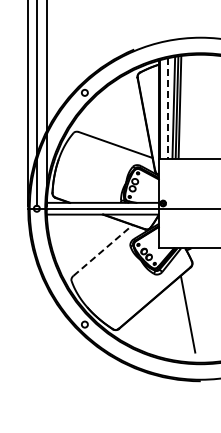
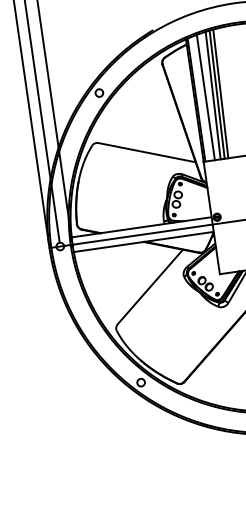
line: (167, 108) -> (205, 97), dashed -> solid
line: (103, 250) -> (151, 286), dashed -> solid

